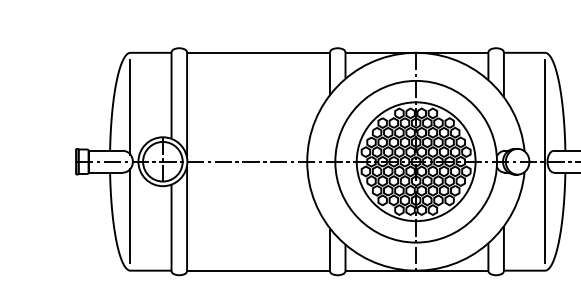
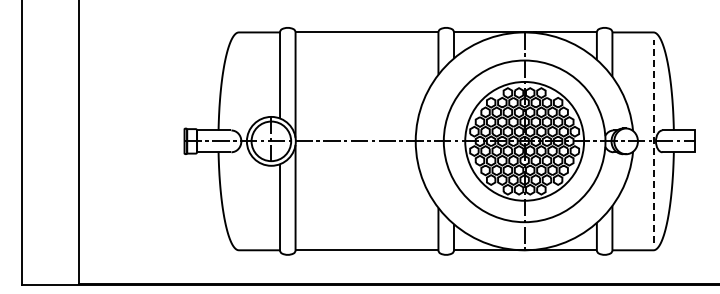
line: (130, 106) -> (238, 86), removed
line: (545, 160) -> (653, 140), solid -> dashed
line: (130, 215) -> (238, 195), removed

